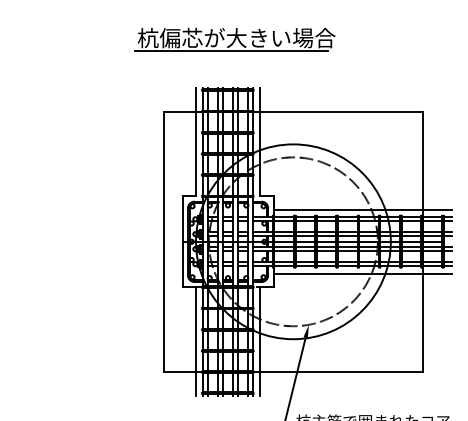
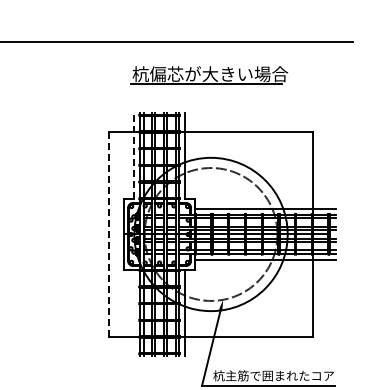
part: (235, 39) -> (209, 75), moved
line: (196, 141) -> (134, 155), solid -> dashed
line: (163, 241) -> (108, 234), solid -> dashed
line: (196, 340) -> (134, 312), removed

